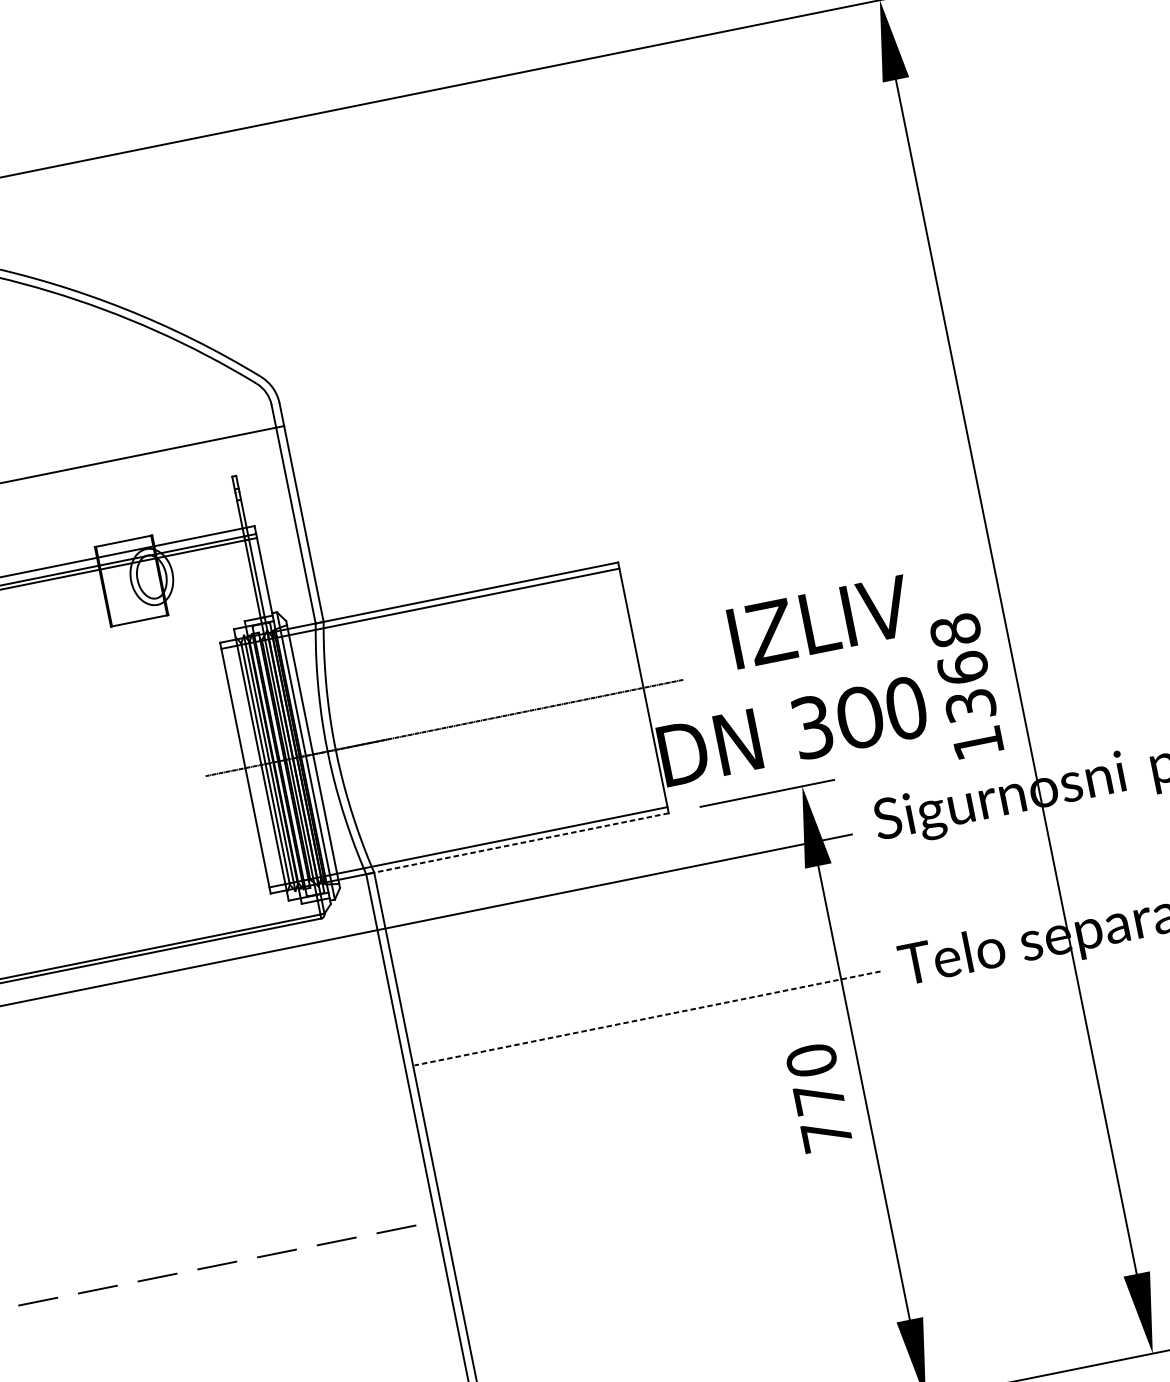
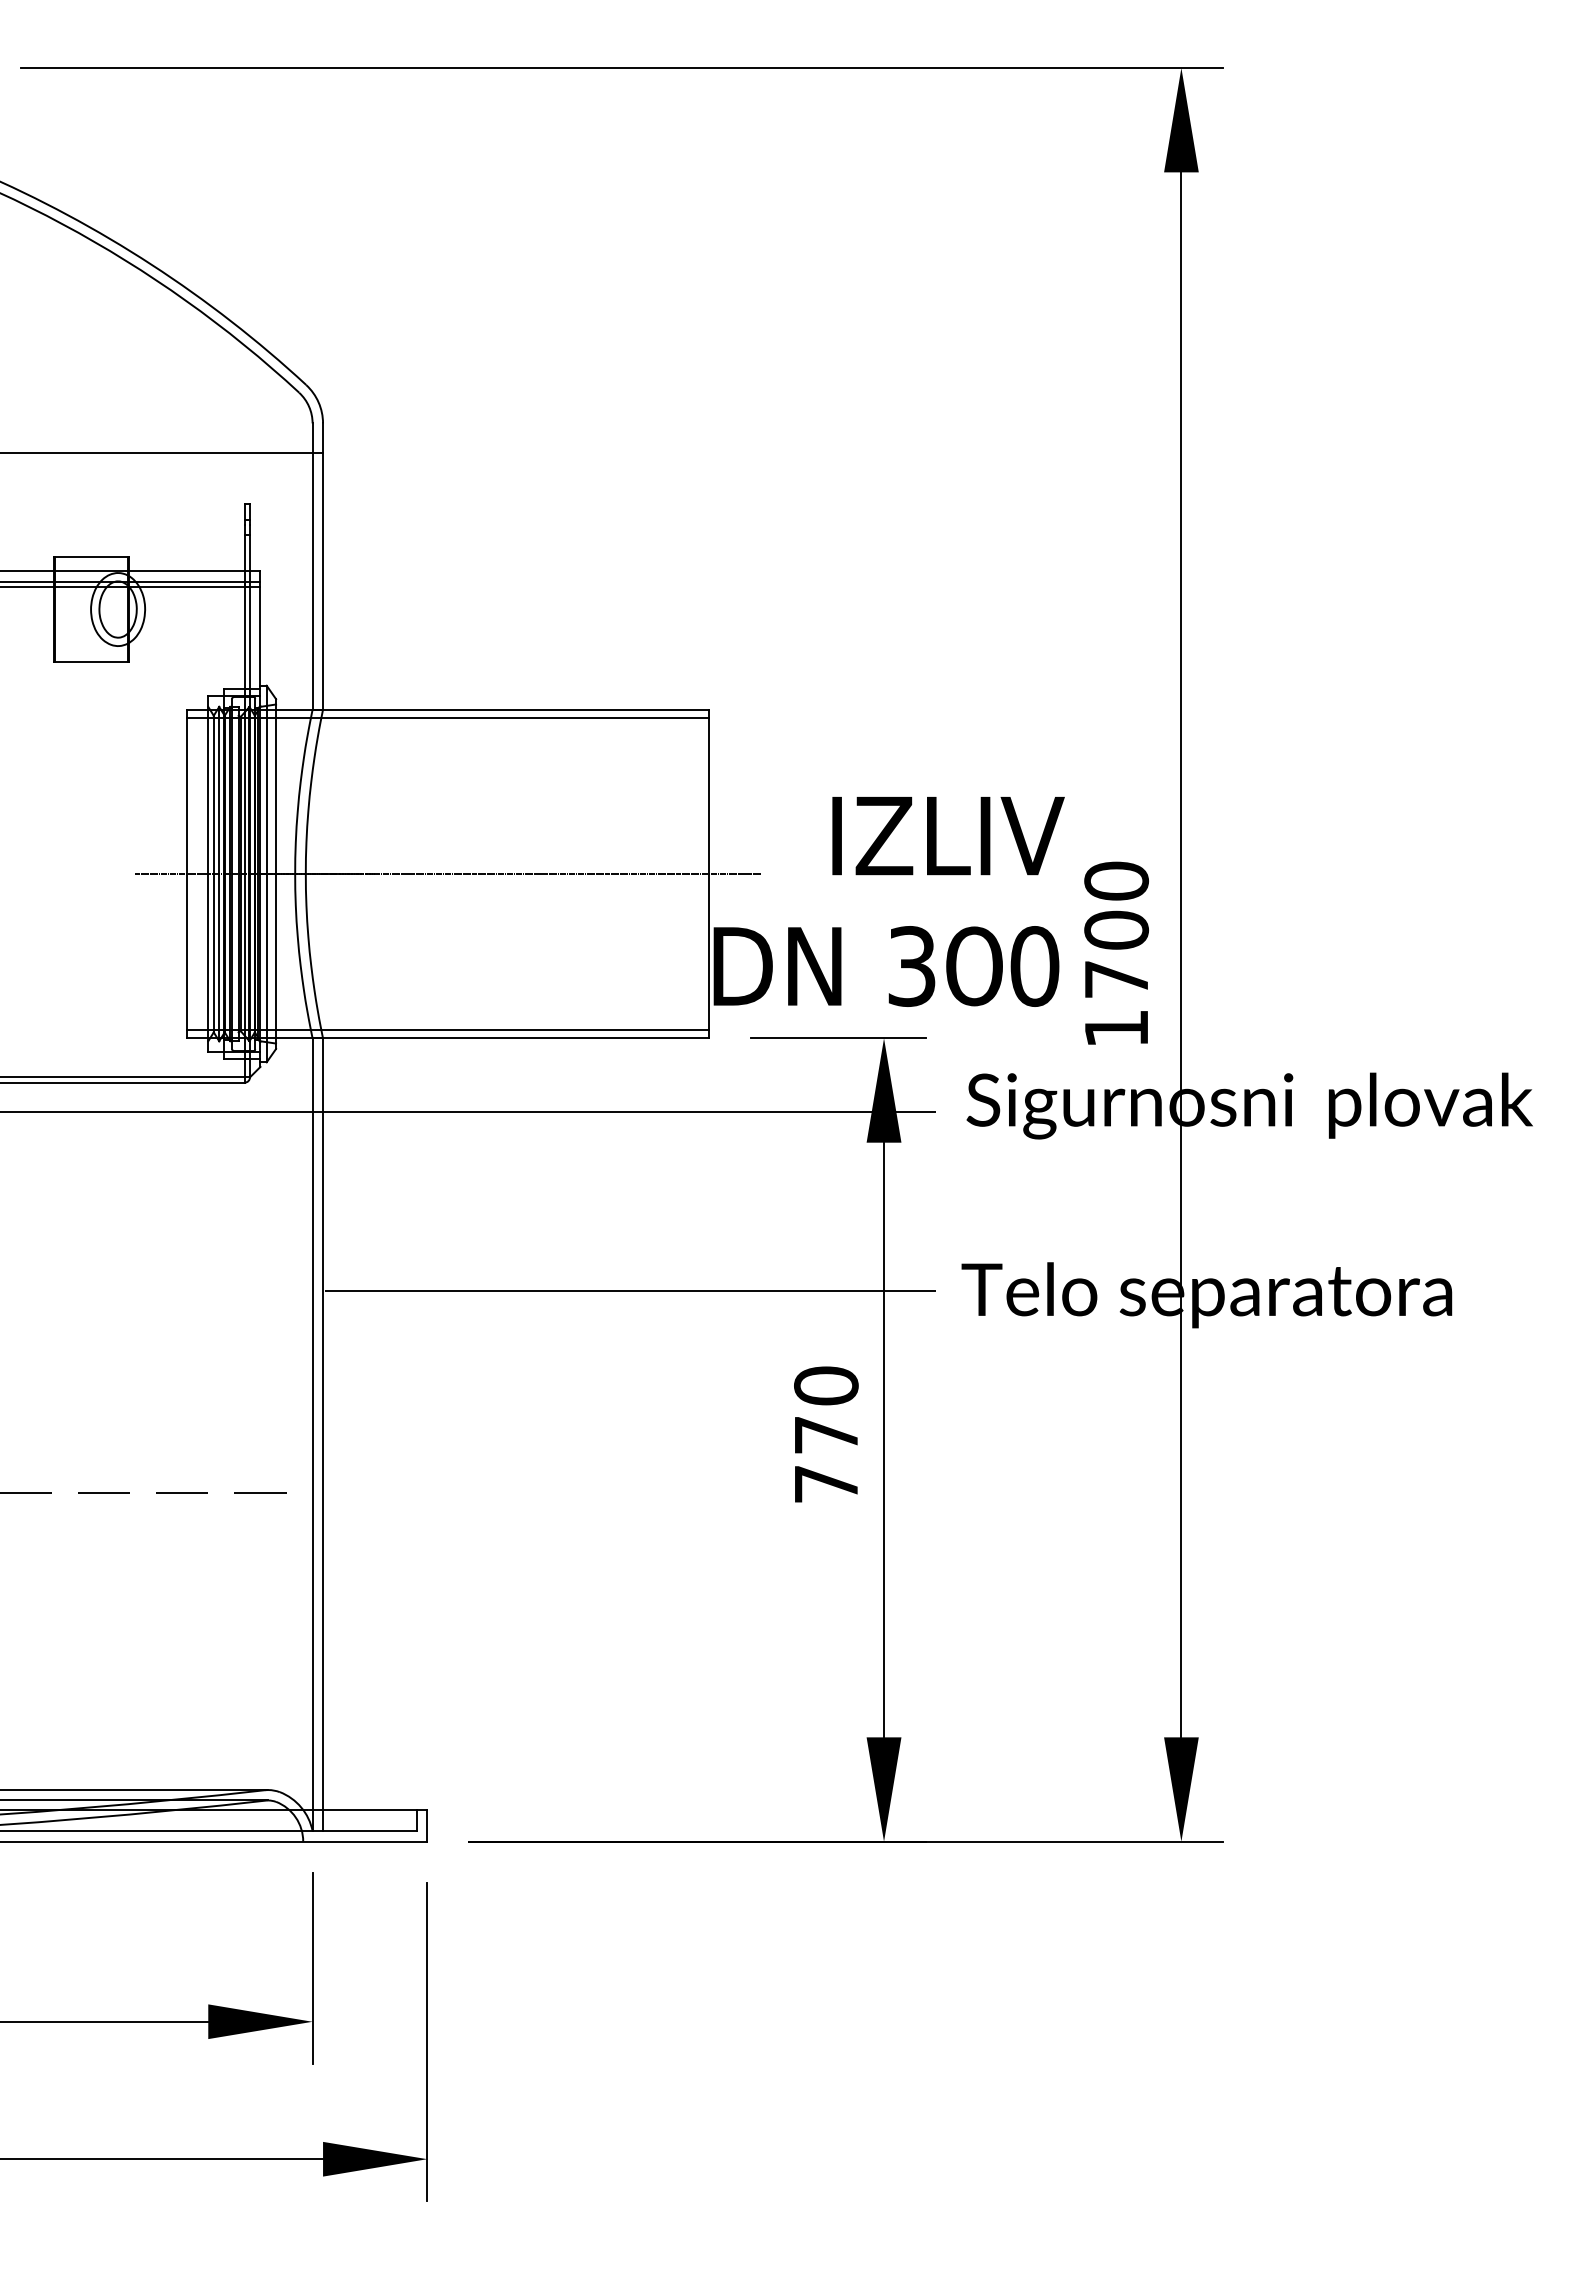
text: (962, 667) -> (1116, 929), 1368 -> 1700
line: (521, 843) -> (515, 1038), dashed -> solid
line: (647, 1018) -> (629, 1291), dashed -> solid

